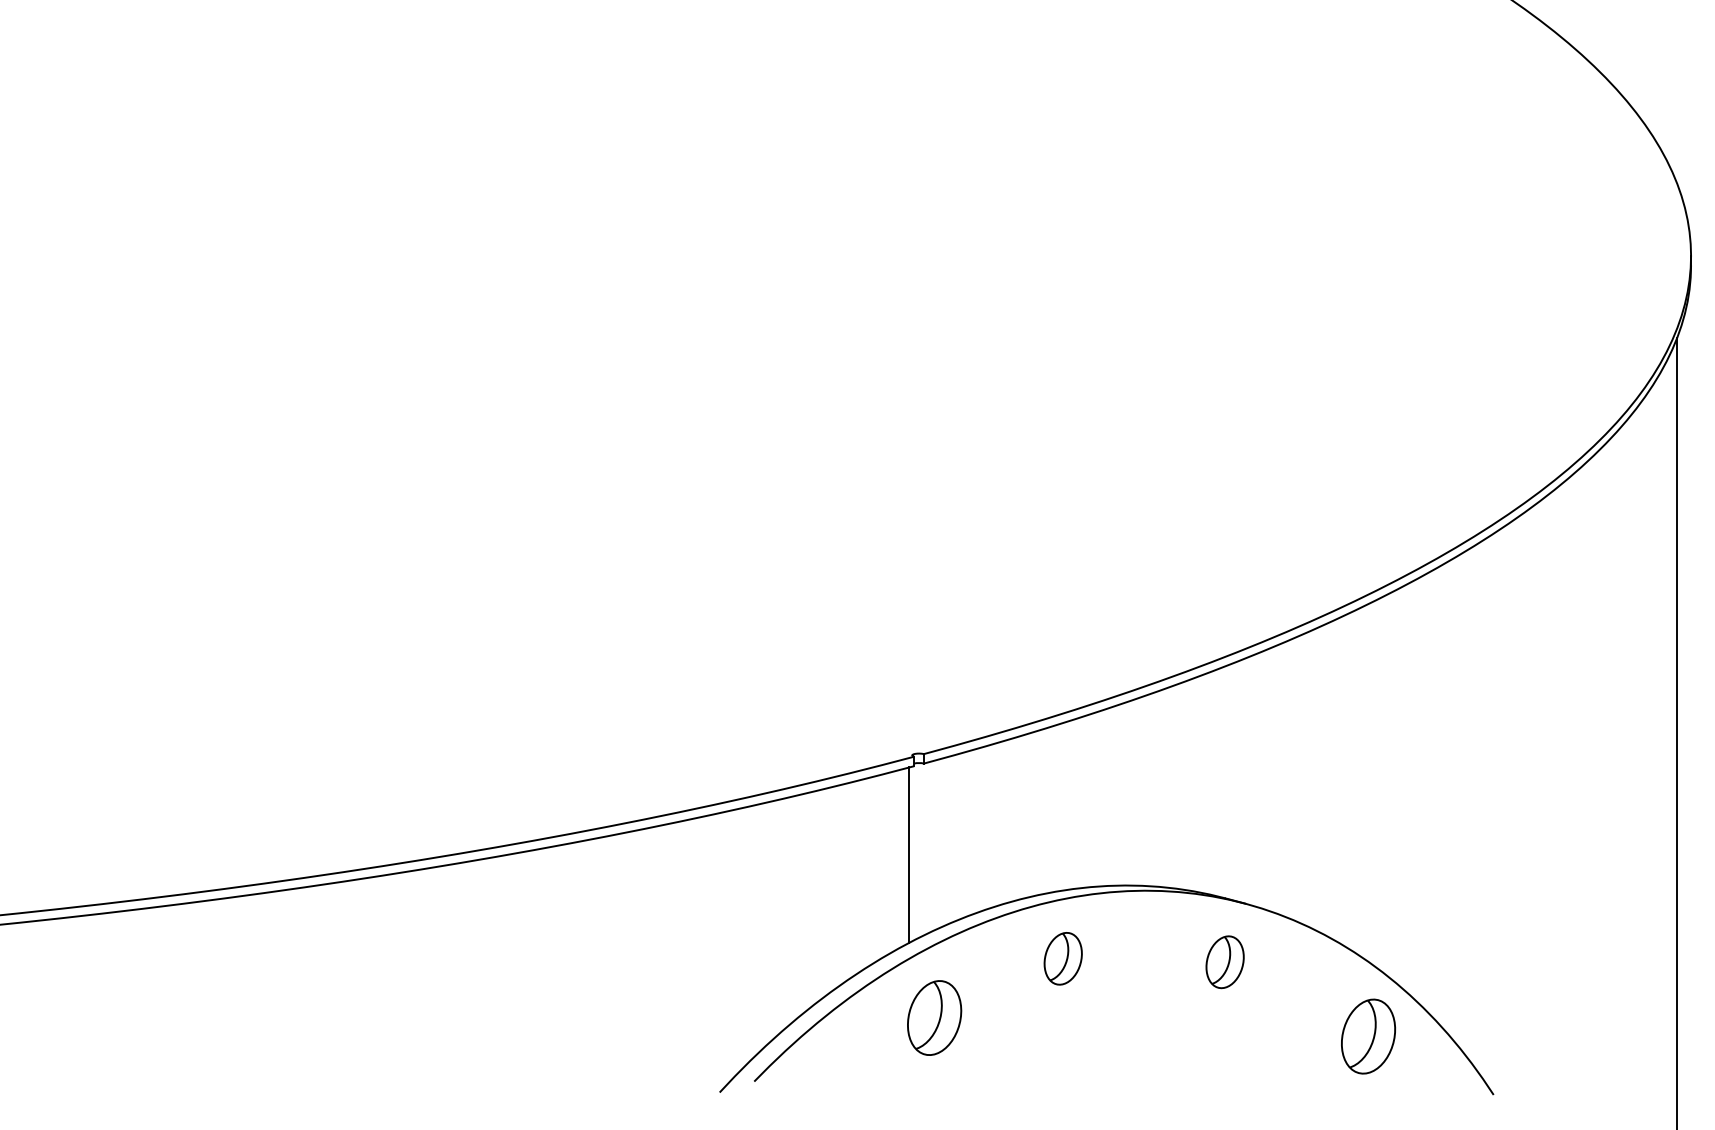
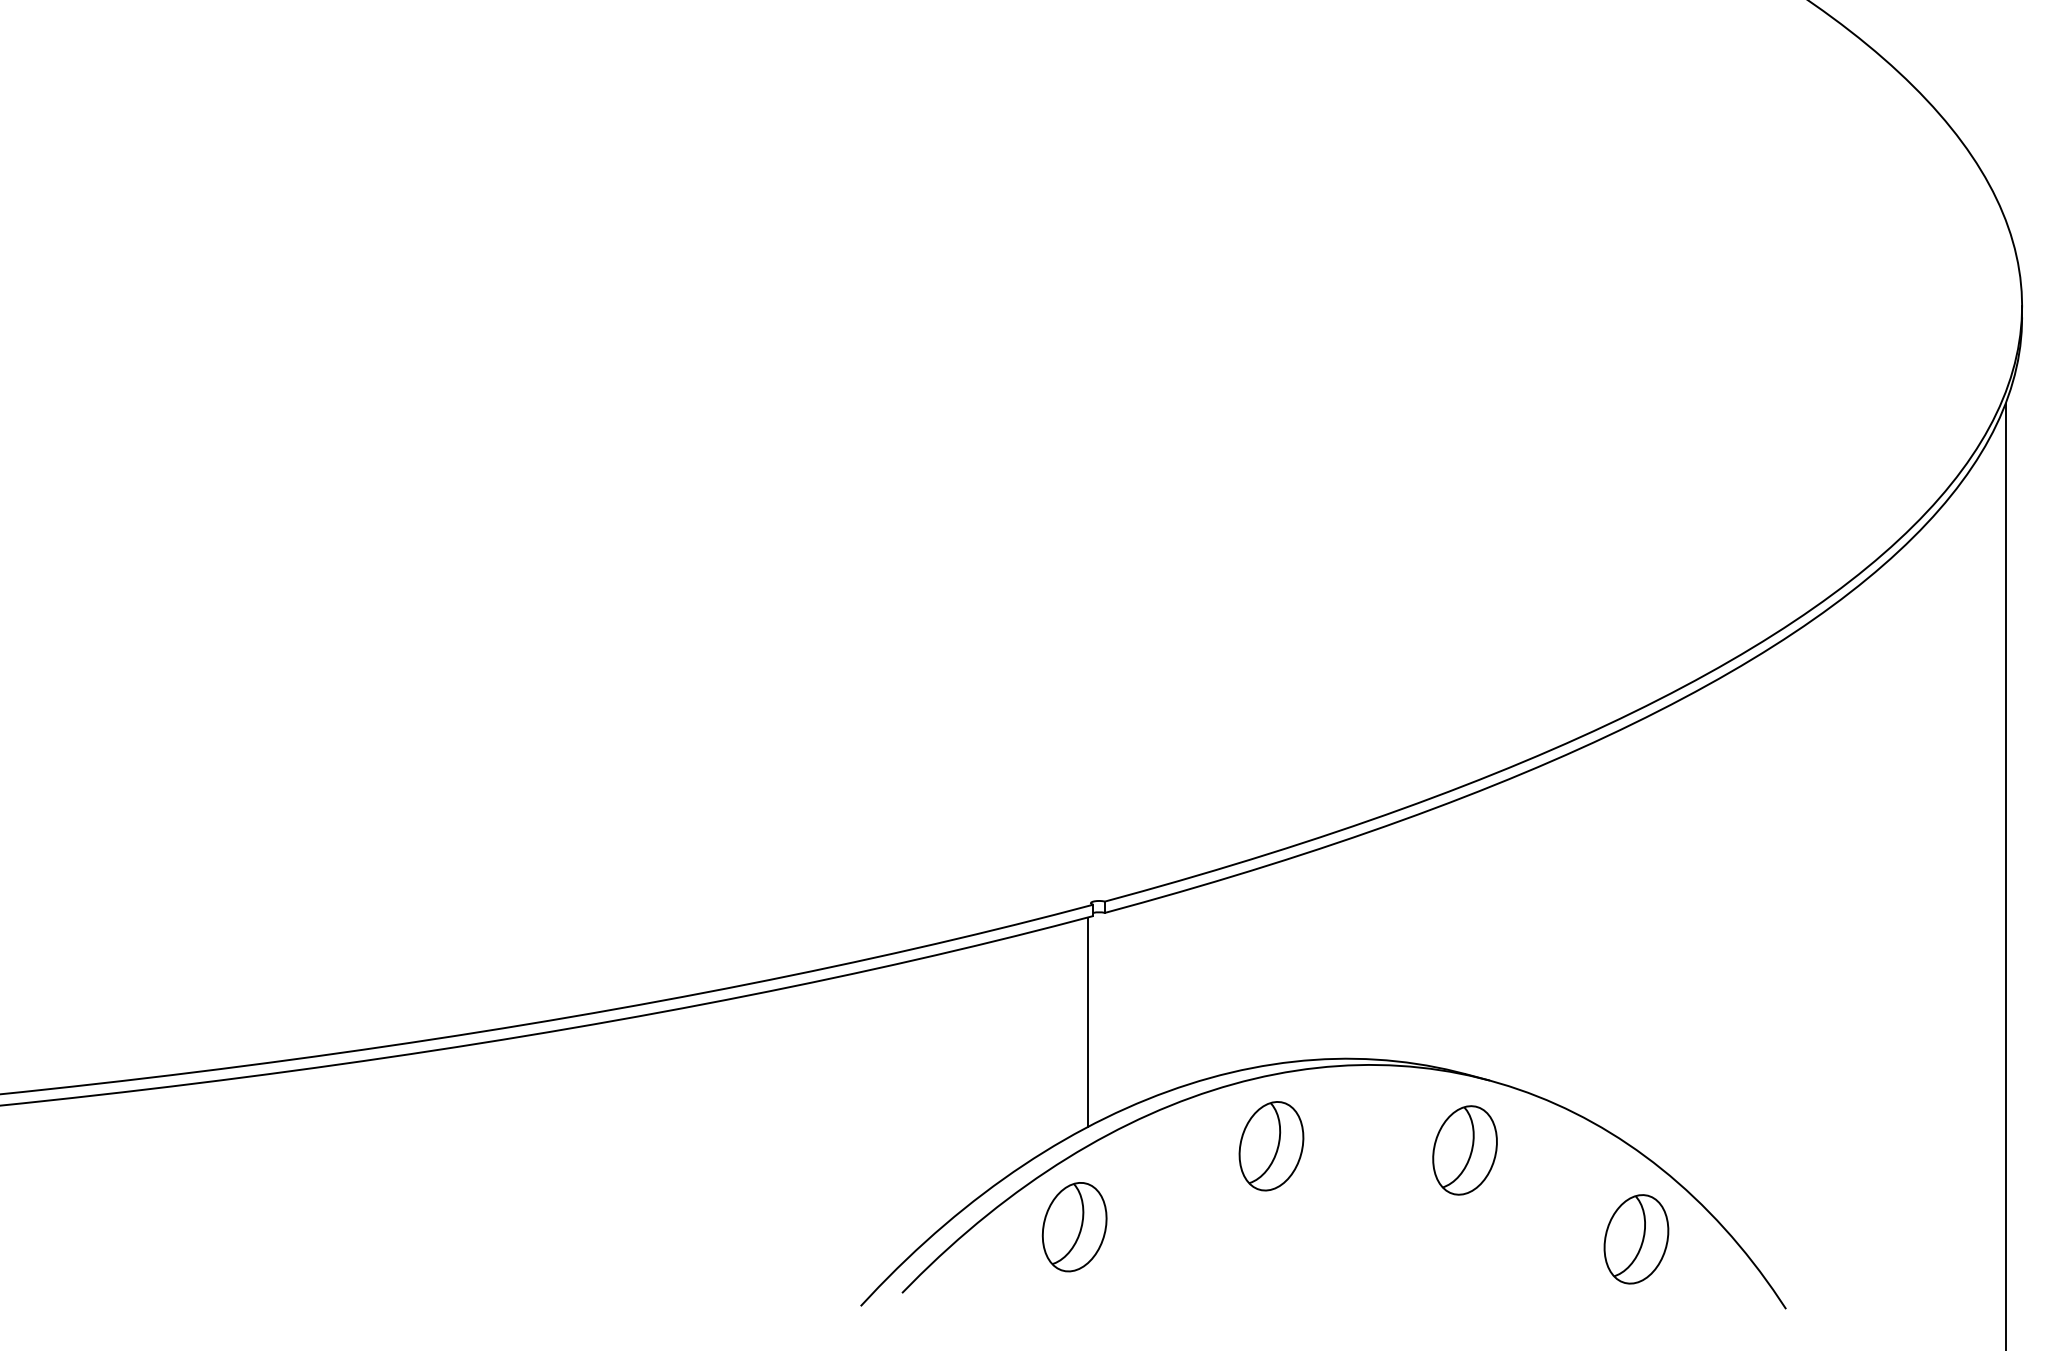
part: (1063, 958) -> (1271, 1146), size x1.43
part: (1224, 962) -> (1464, 1150), size x1.43
part: (934, 1018) -> (1074, 1227), moved

